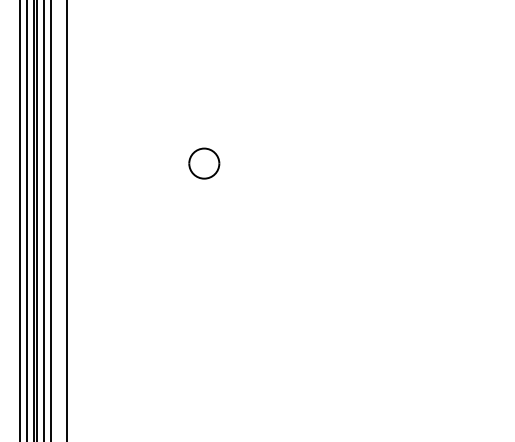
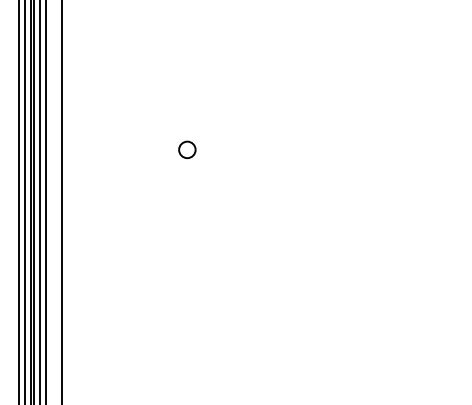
part: (204, 163) -> (187, 149), size x0.6

